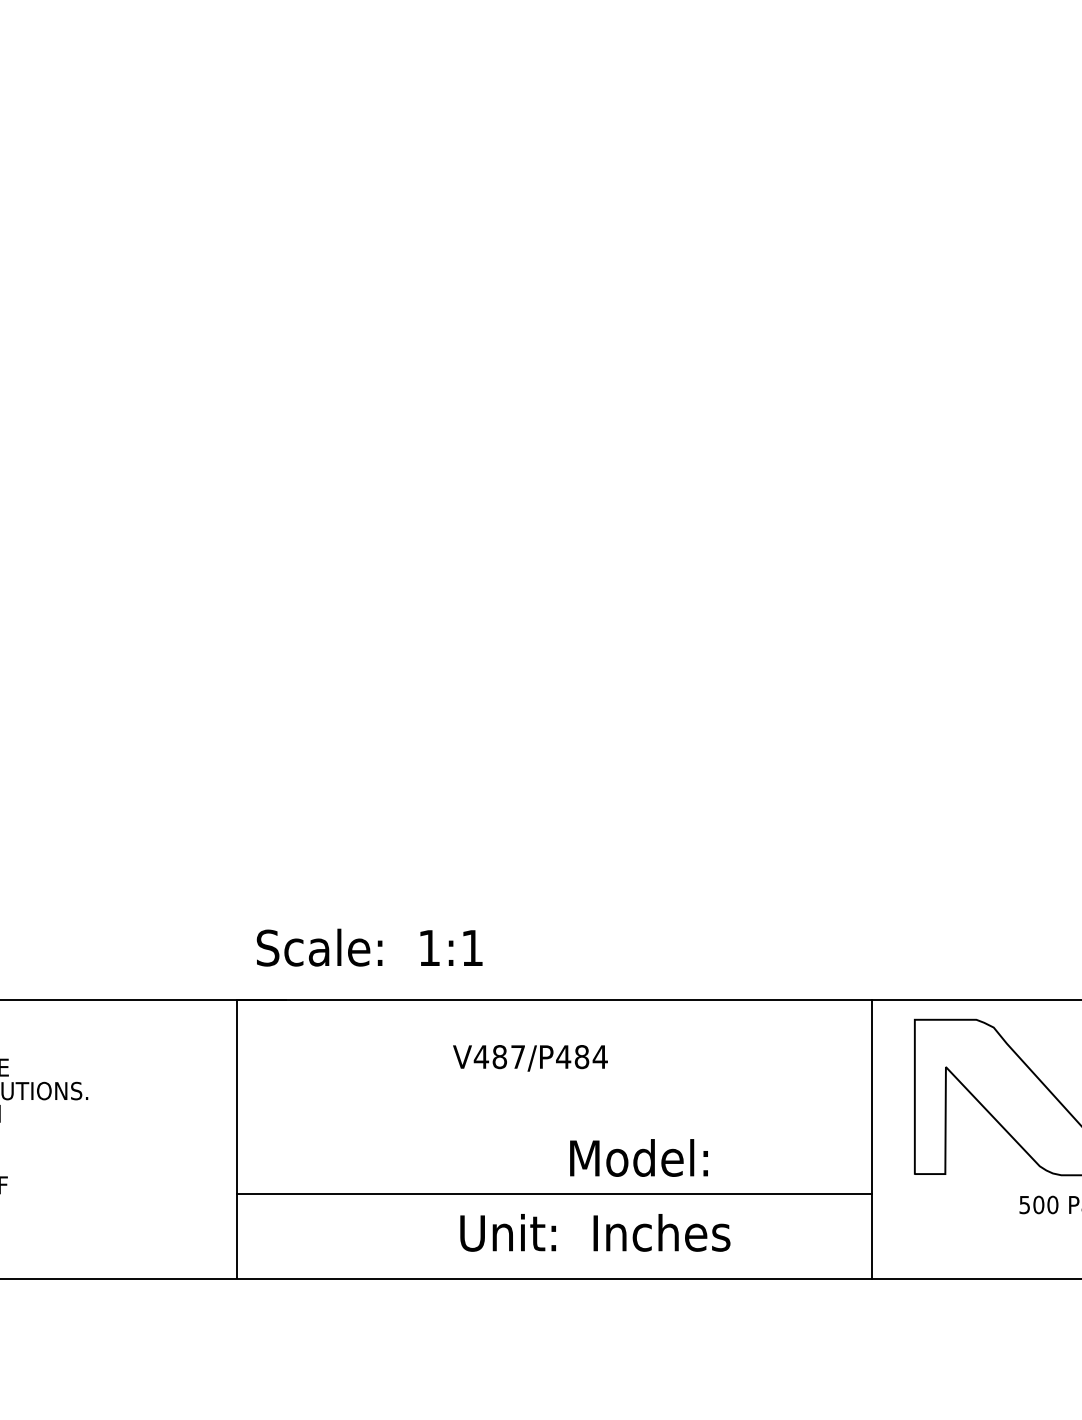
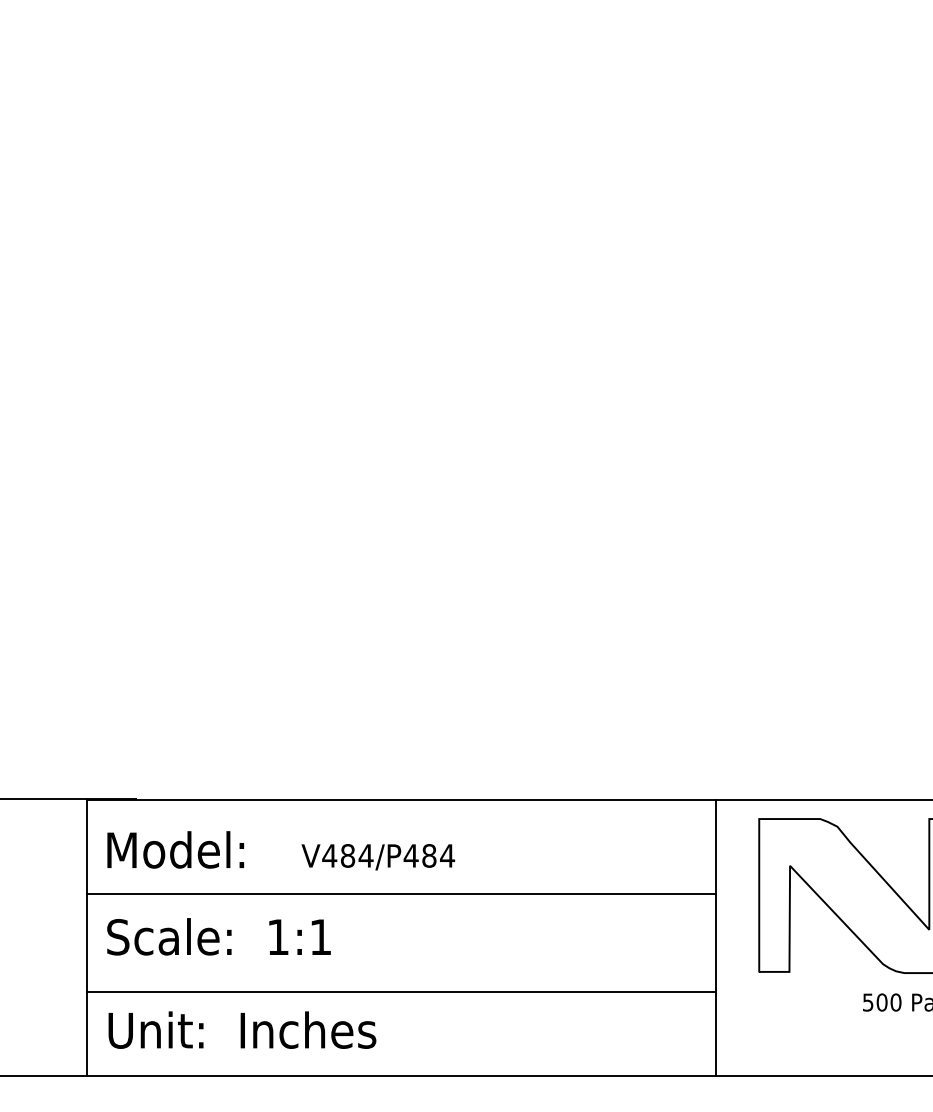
text: (369, 947) -> (218, 936), moved
text: (517, 1056) -> (365, 855), V487/P484 -> V484/P484
line: (553, 1095) -> (401, 894), added
text: (638, 1157) -> (175, 849), moved
text: (595, 1232) -> (242, 1029), moved

